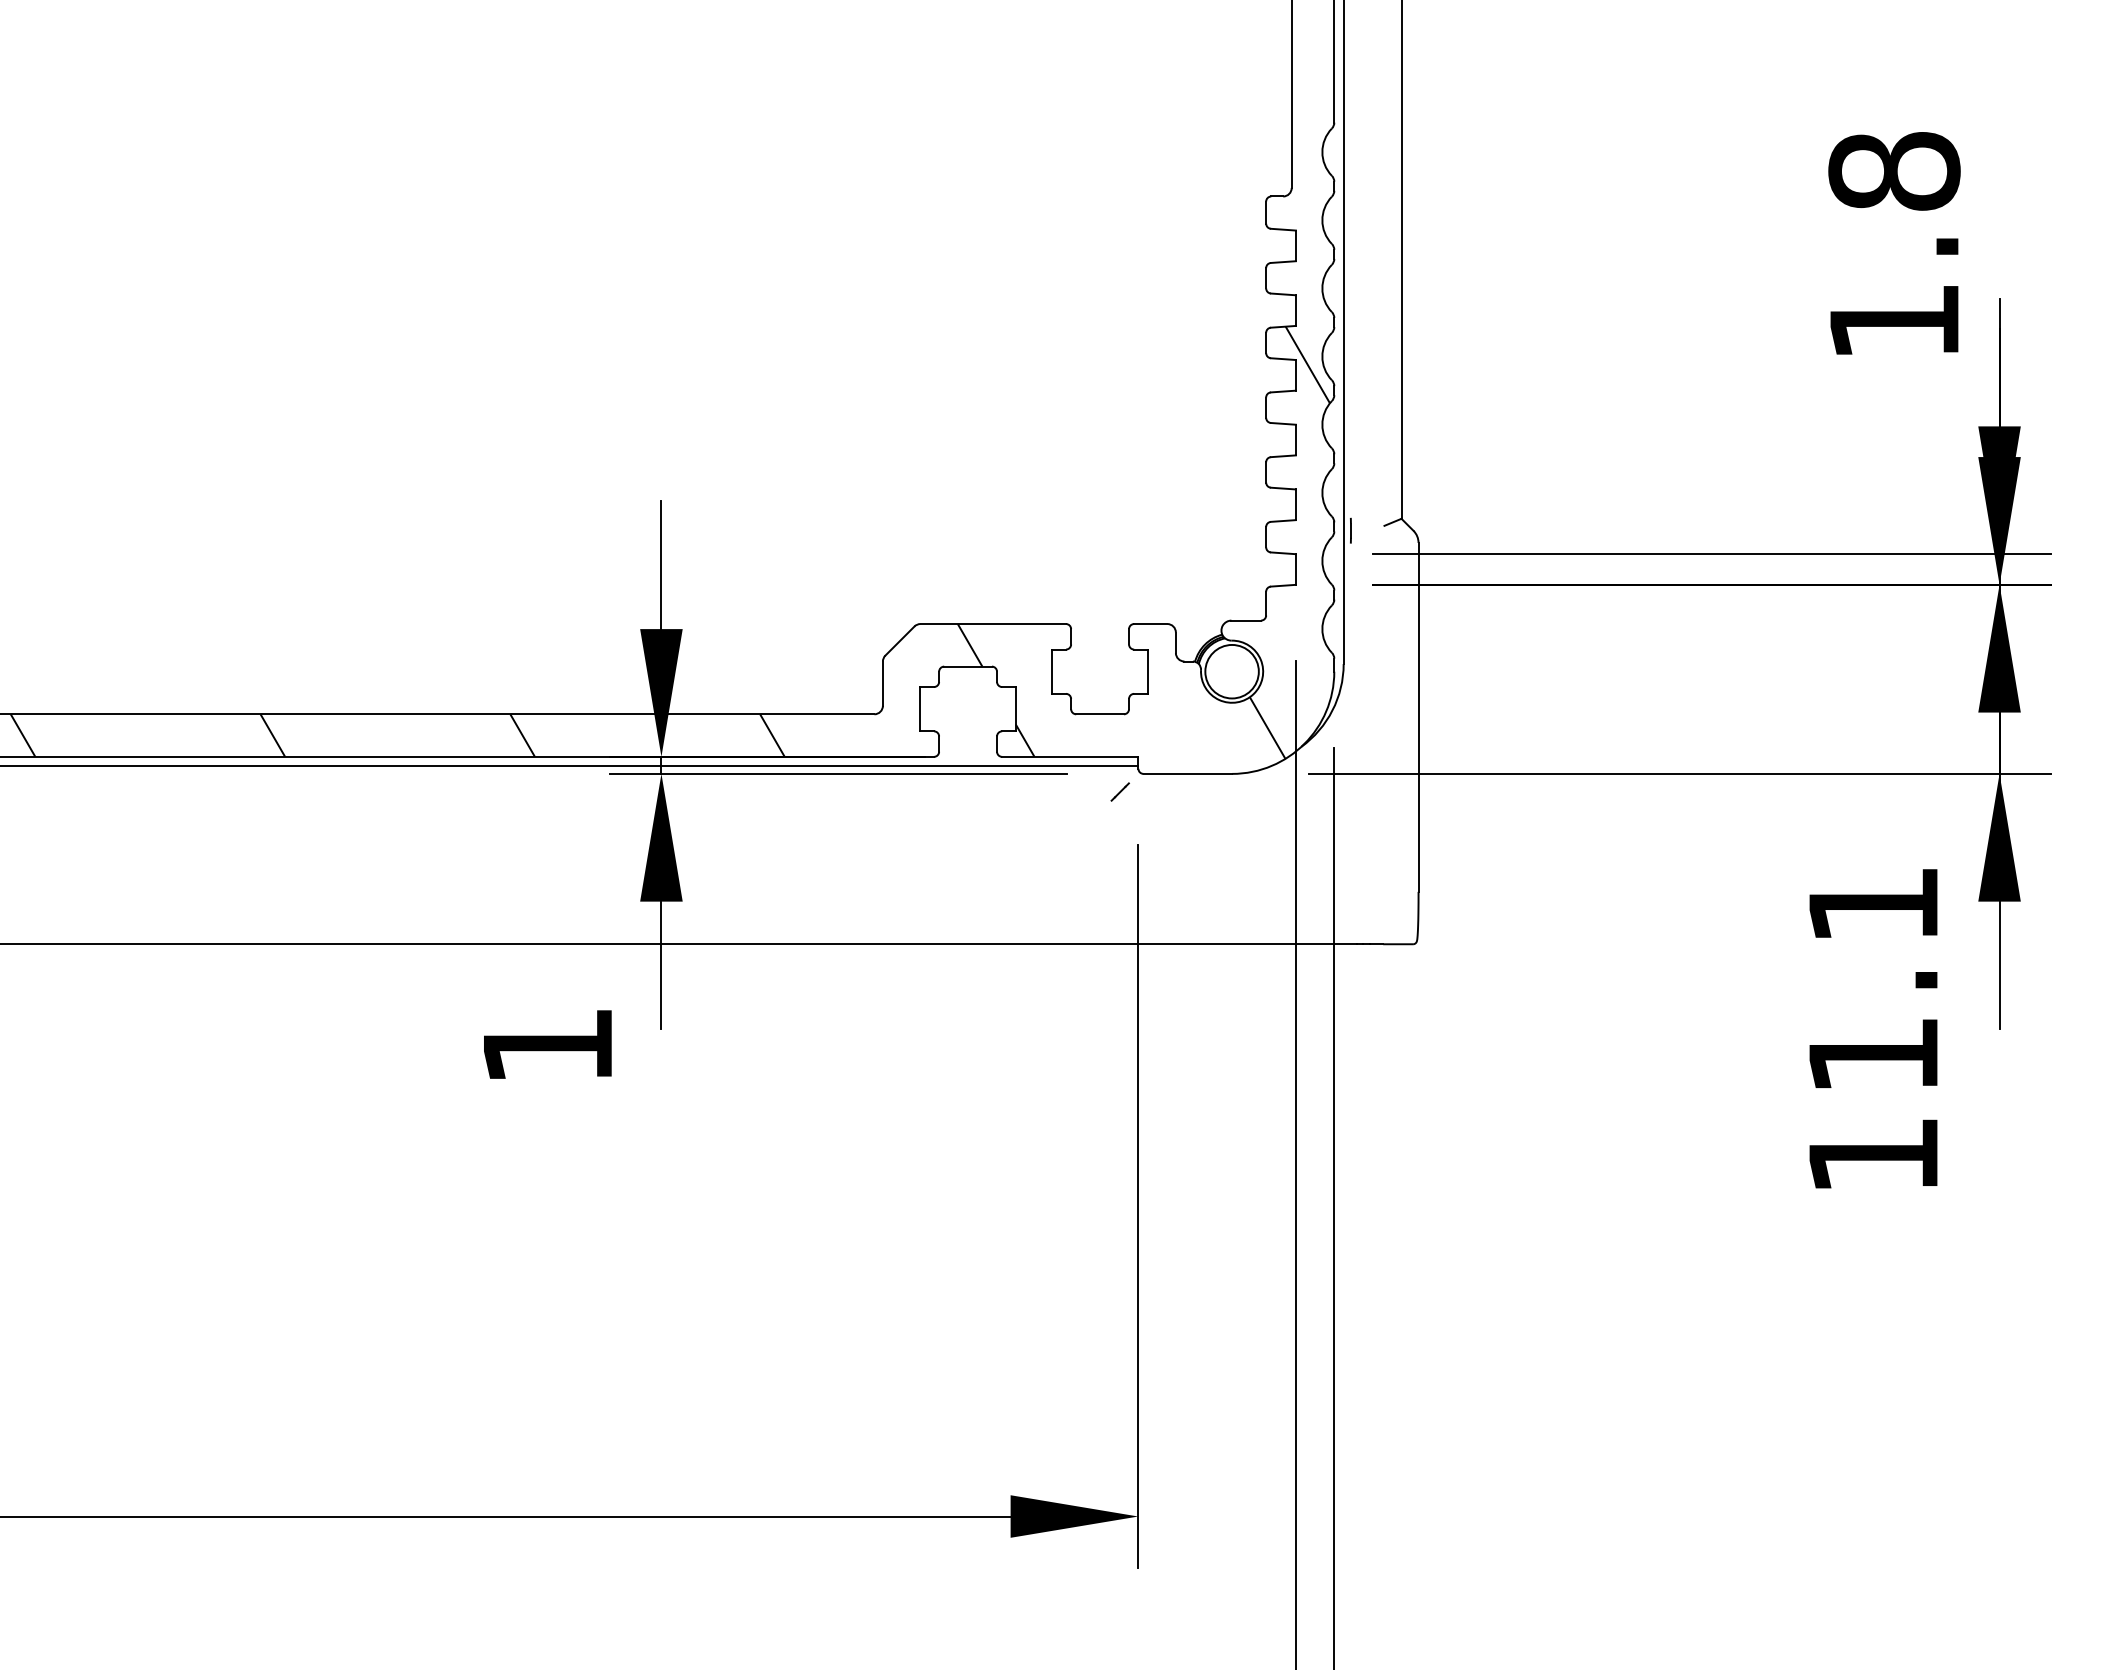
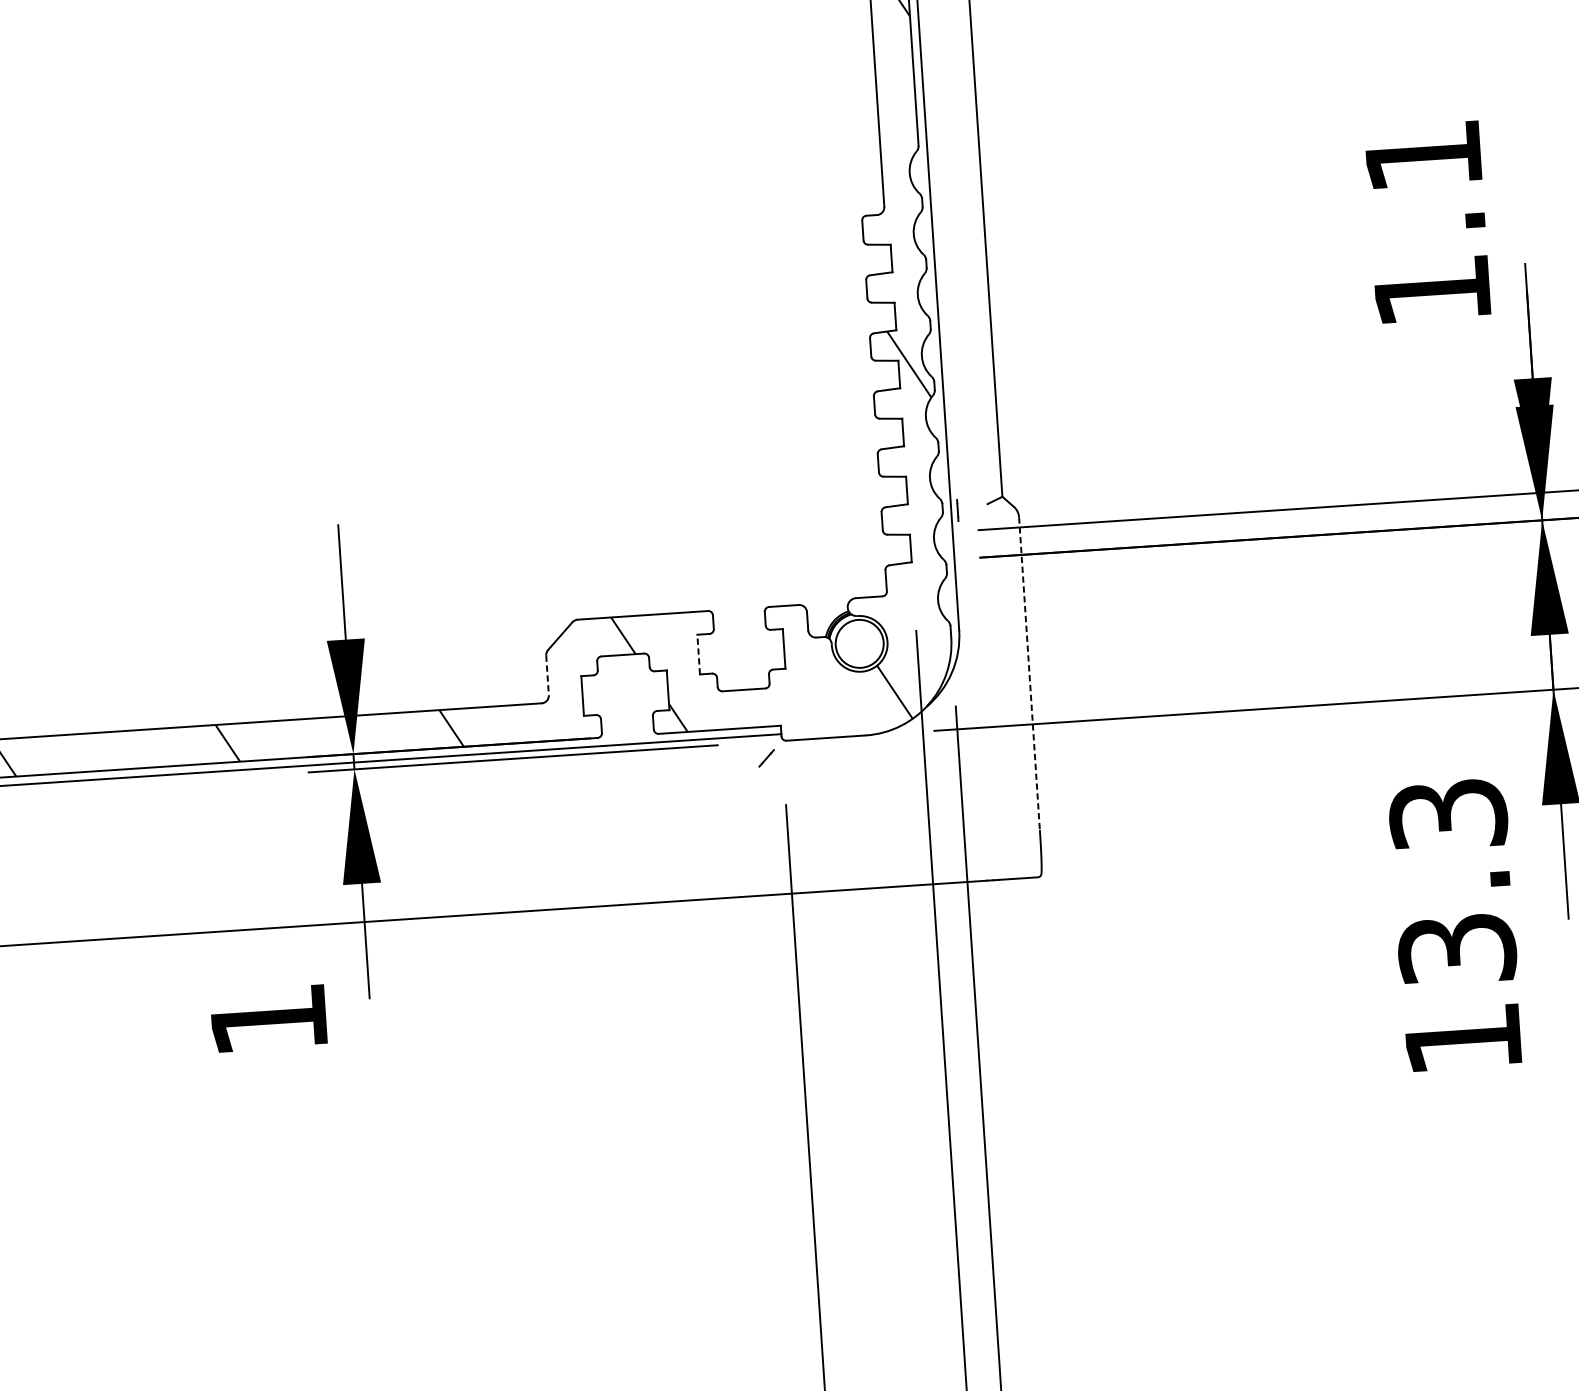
text: (1894, 171) -> (1423, 156), 1.8 -> 1.1
line: (1052, 671) -> (698, 654), solid -> dashed
line: (882, 684) -> (547, 676), solid -> dashed
line: (1418, 717) -> (1029, 673), solid -> dashed
text: (1873, 980) -> (1452, 882), 11.1 -> 13.3

